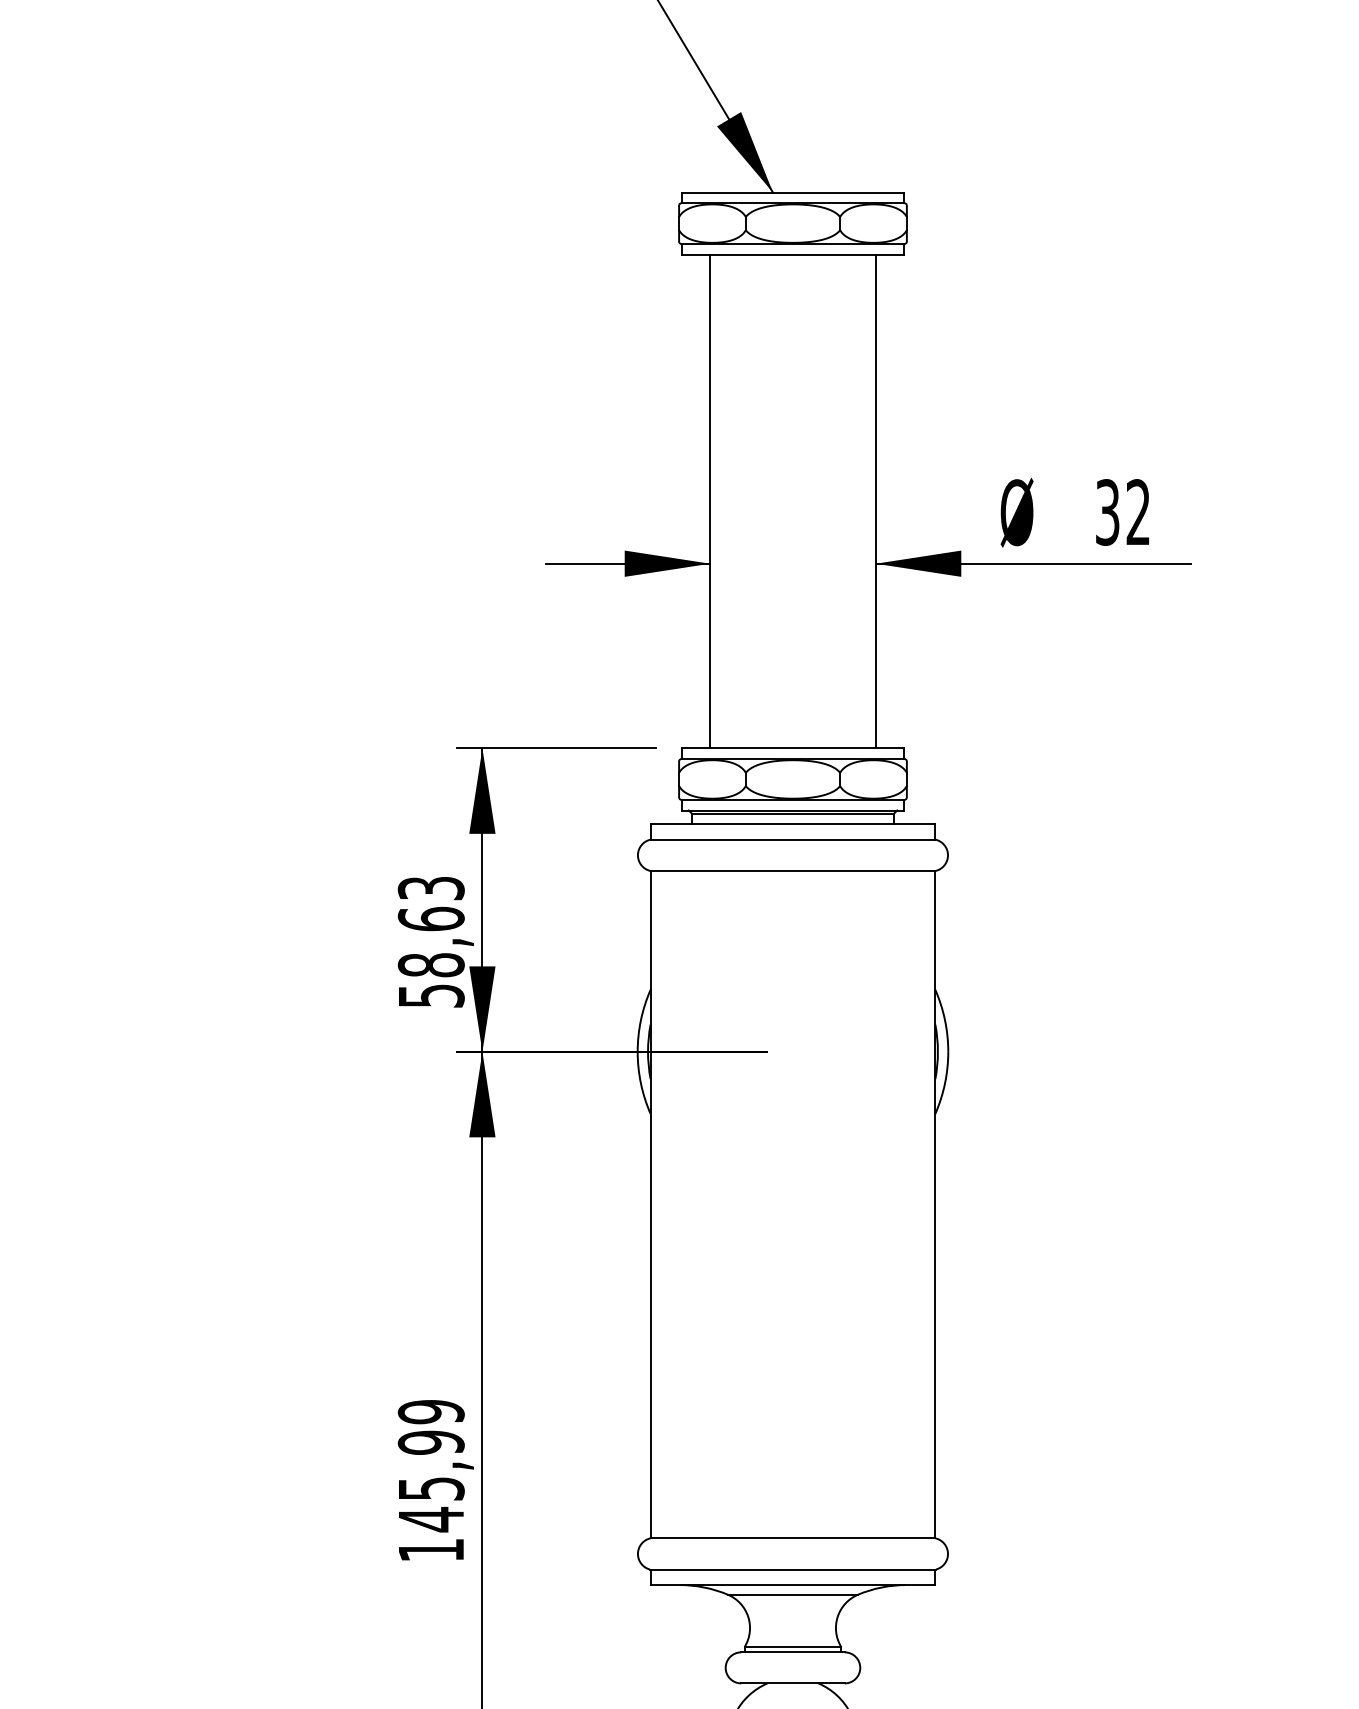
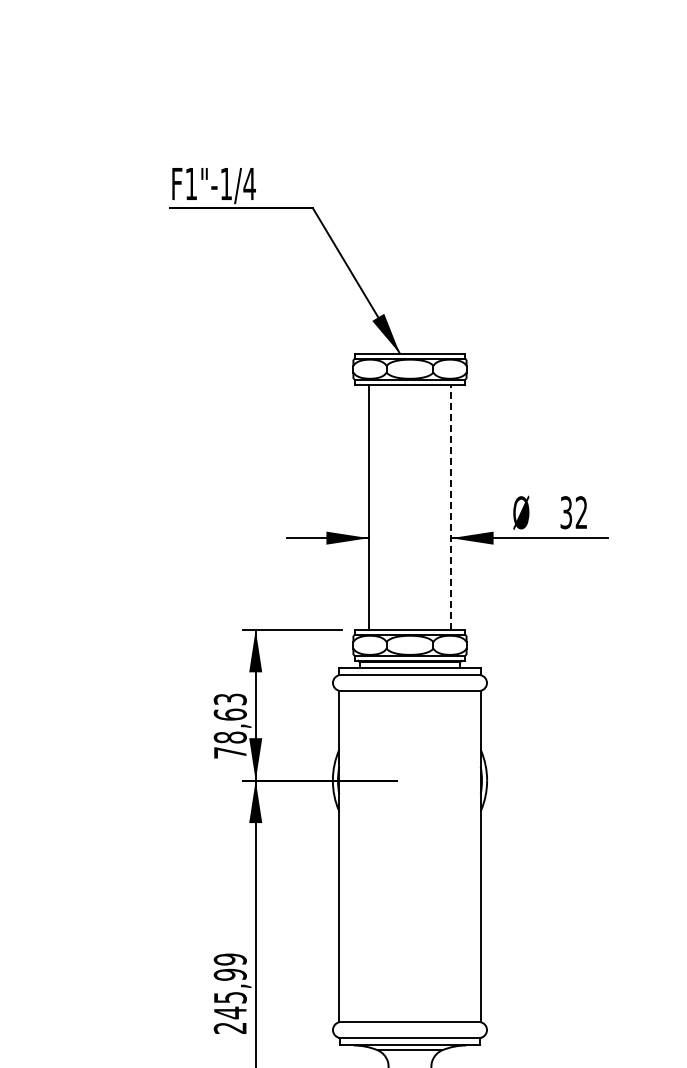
line: (876, 501) -> (451, 507), solid -> dashed
text: (431, 995) -> (230, 752), 58,63 -> 78,63
text: (429, 1548) -> (229, 1027), 145,99 -> 245,99

